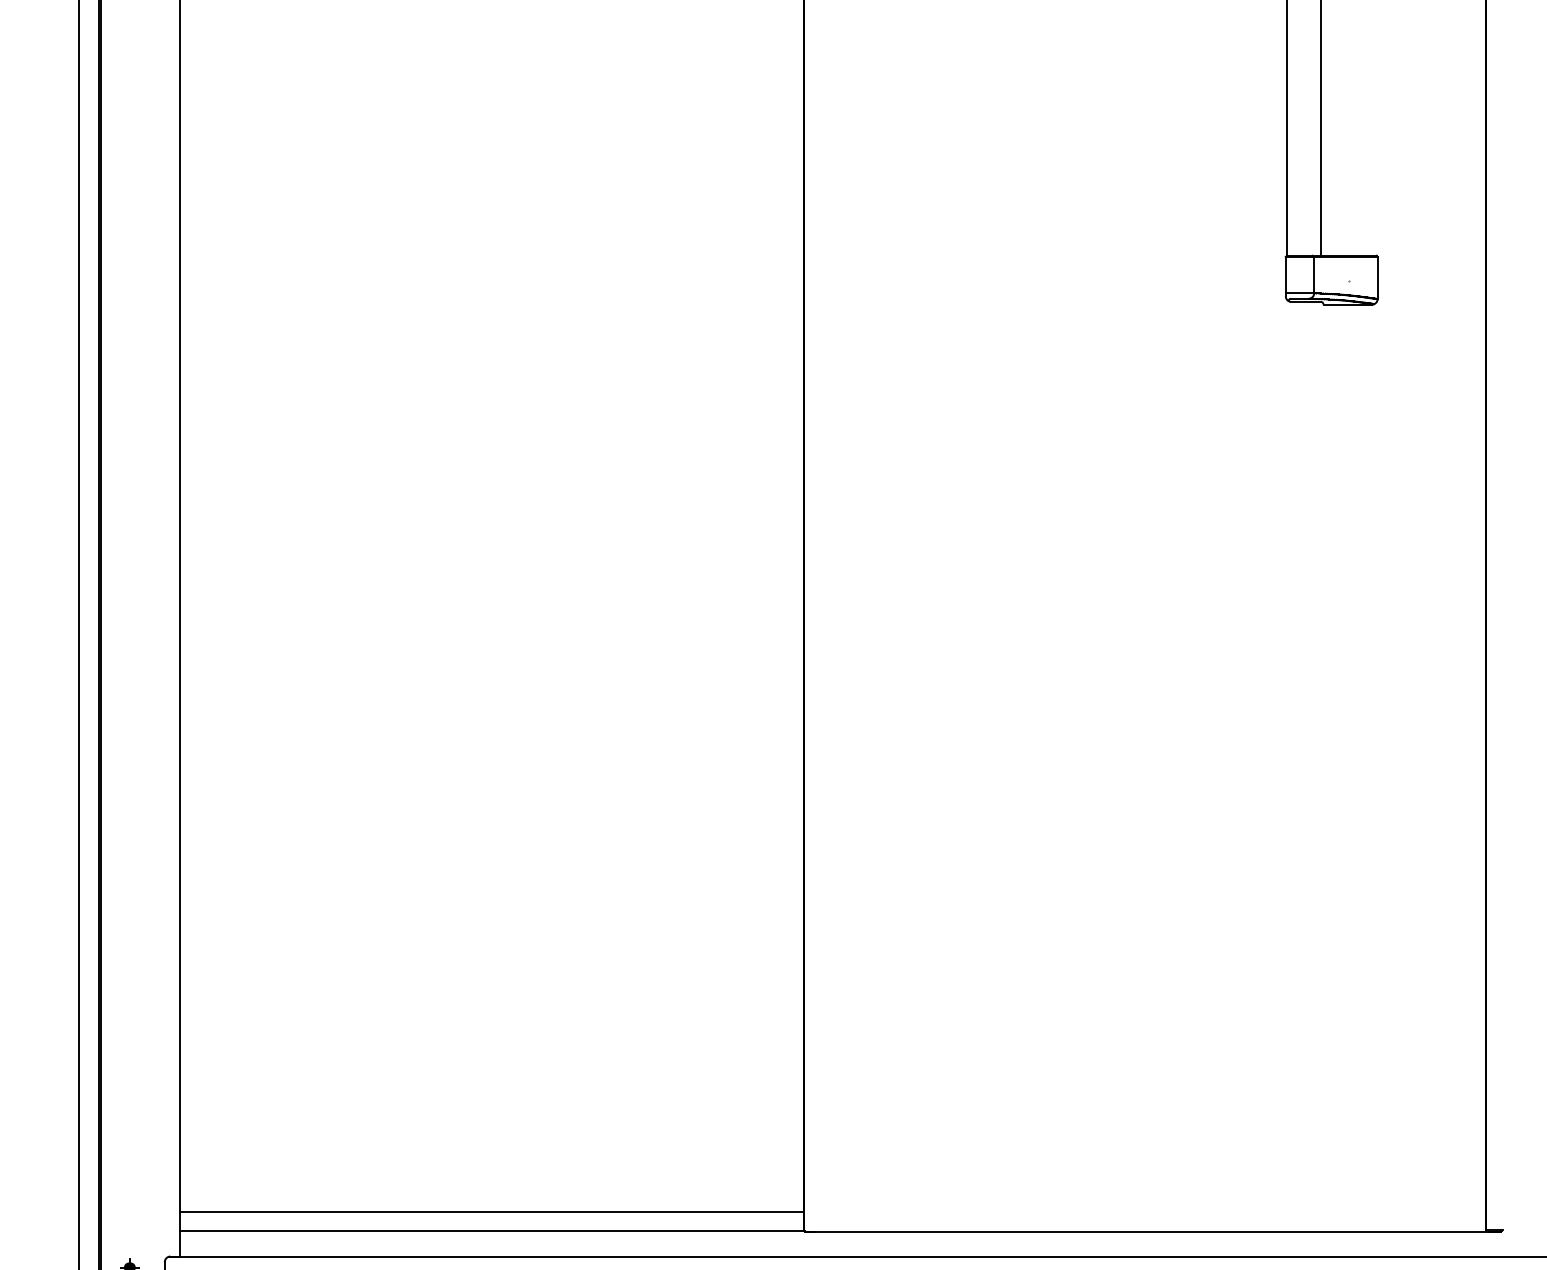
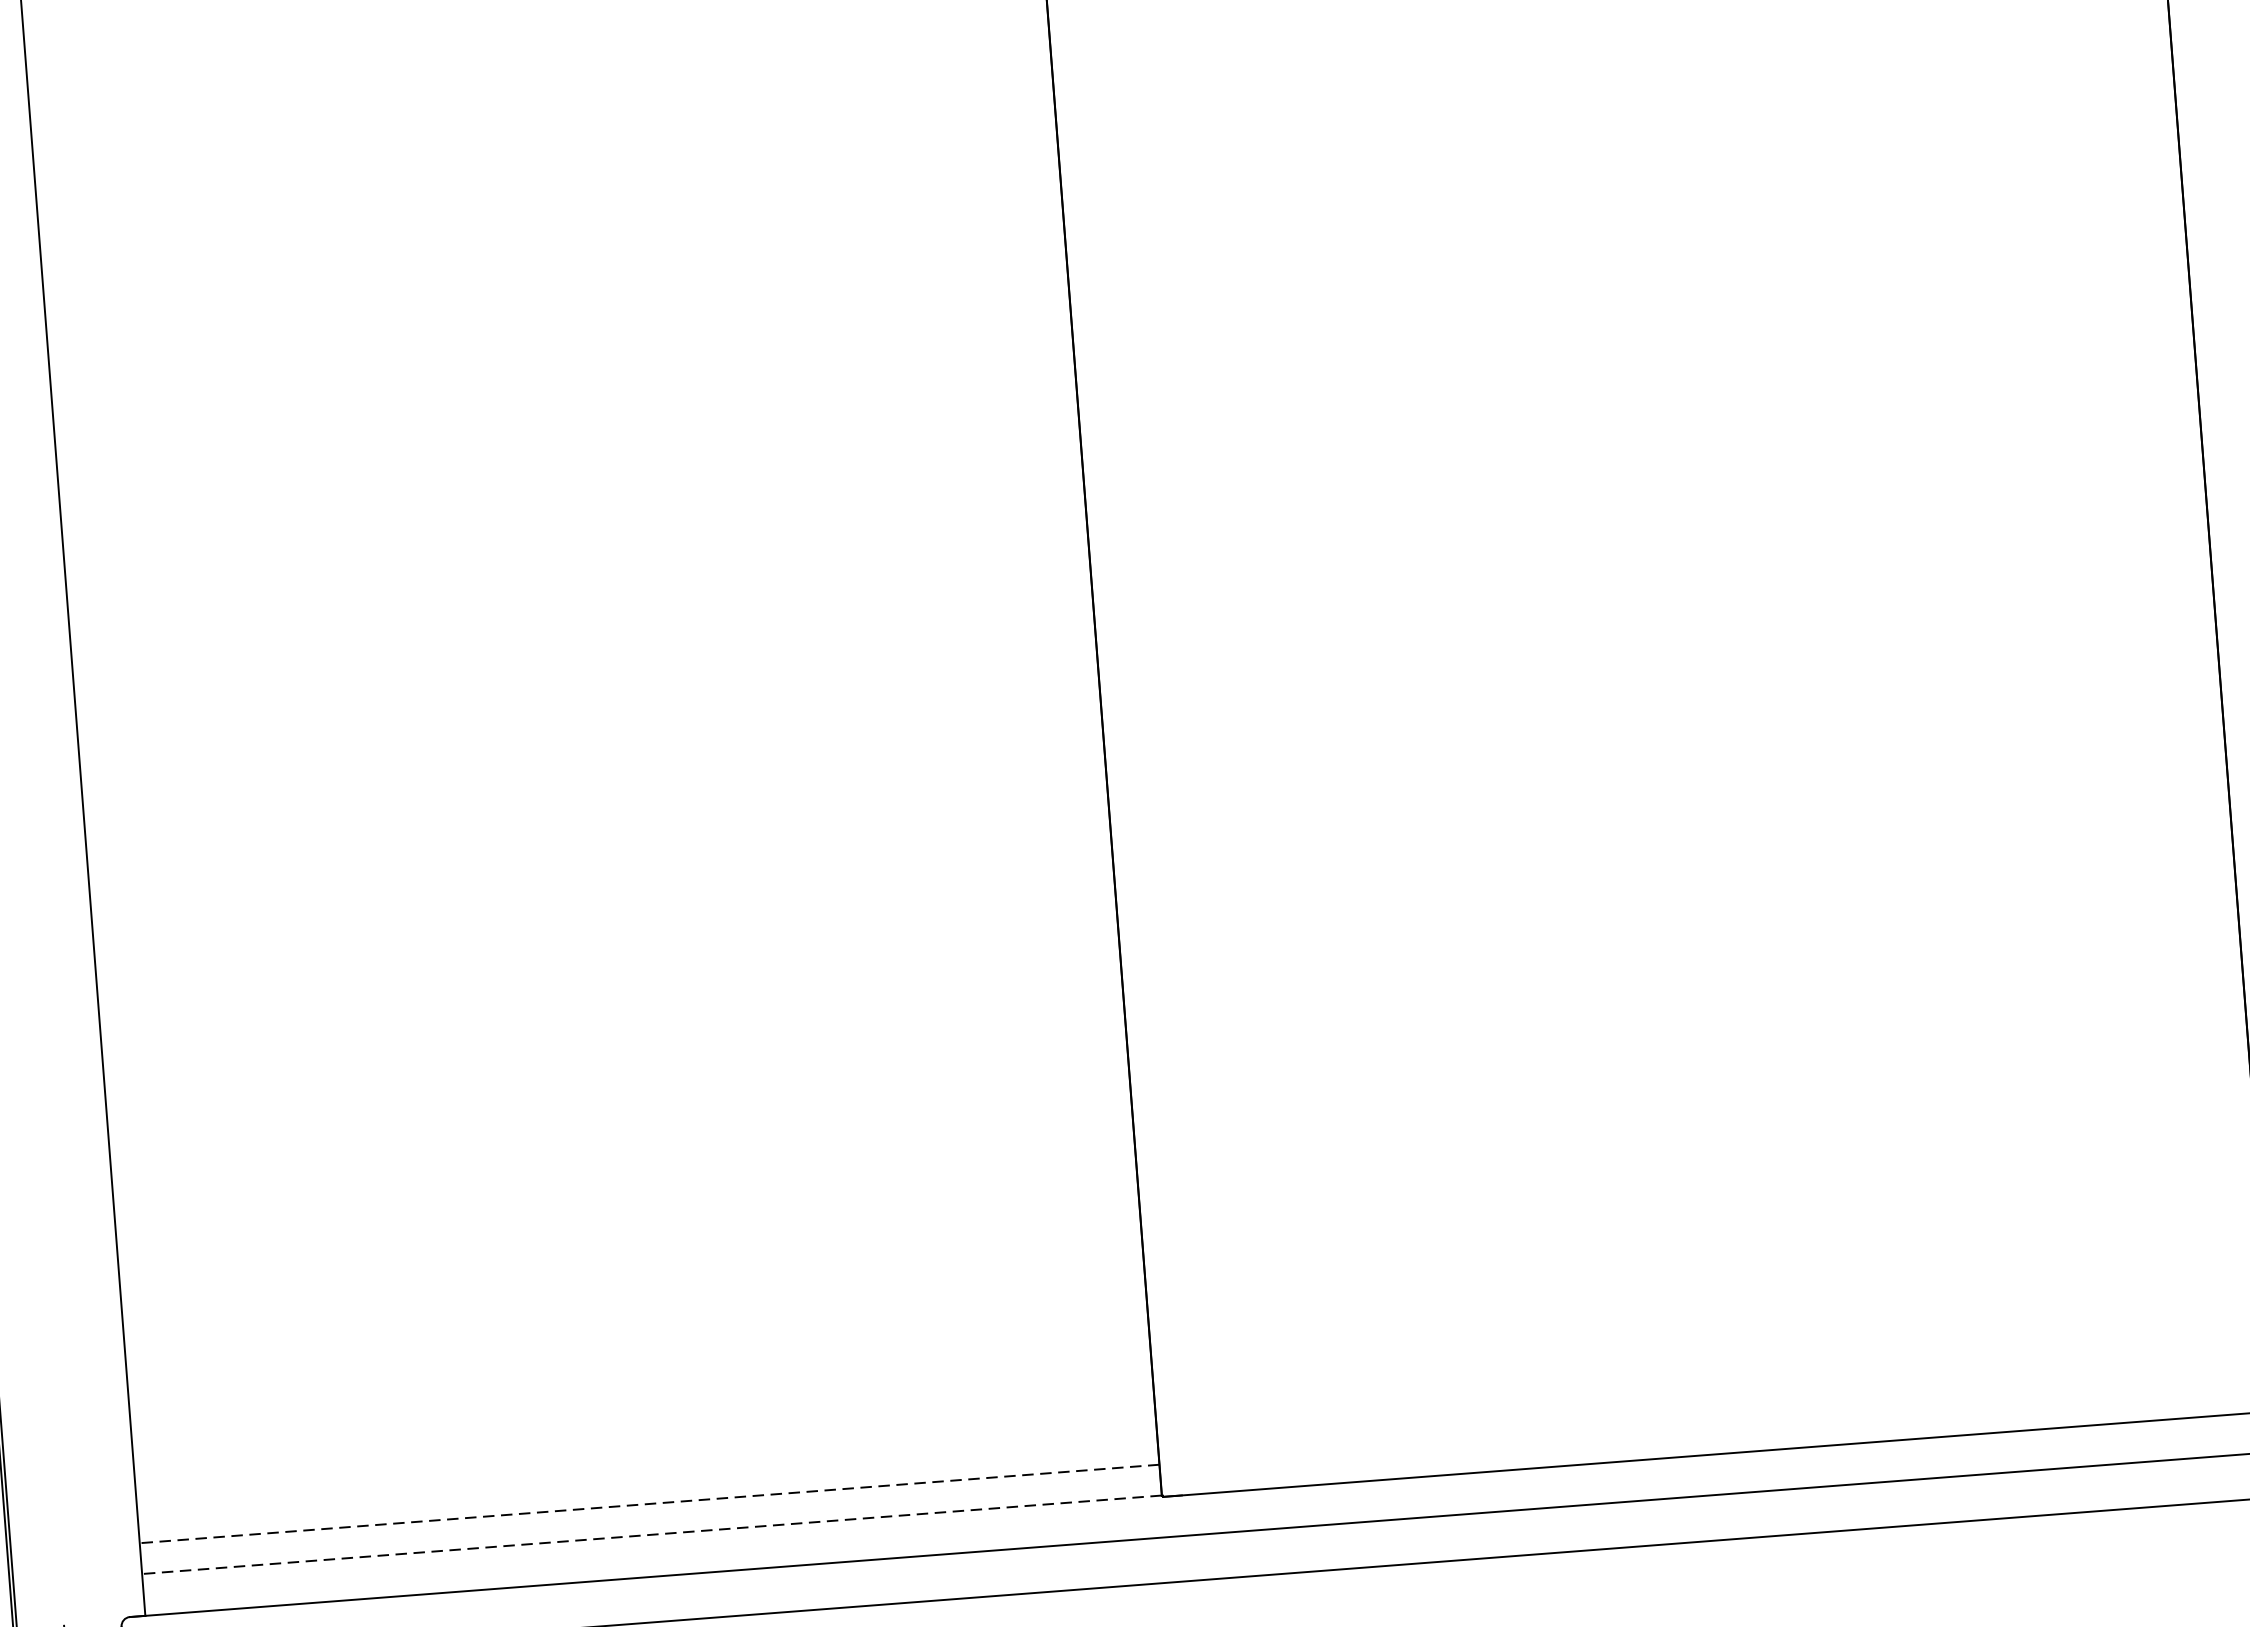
line: (491, 1212) -> (649, 1504), solid -> dashed
line: (491, 1230) -> (651, 1534), solid -> dashed

